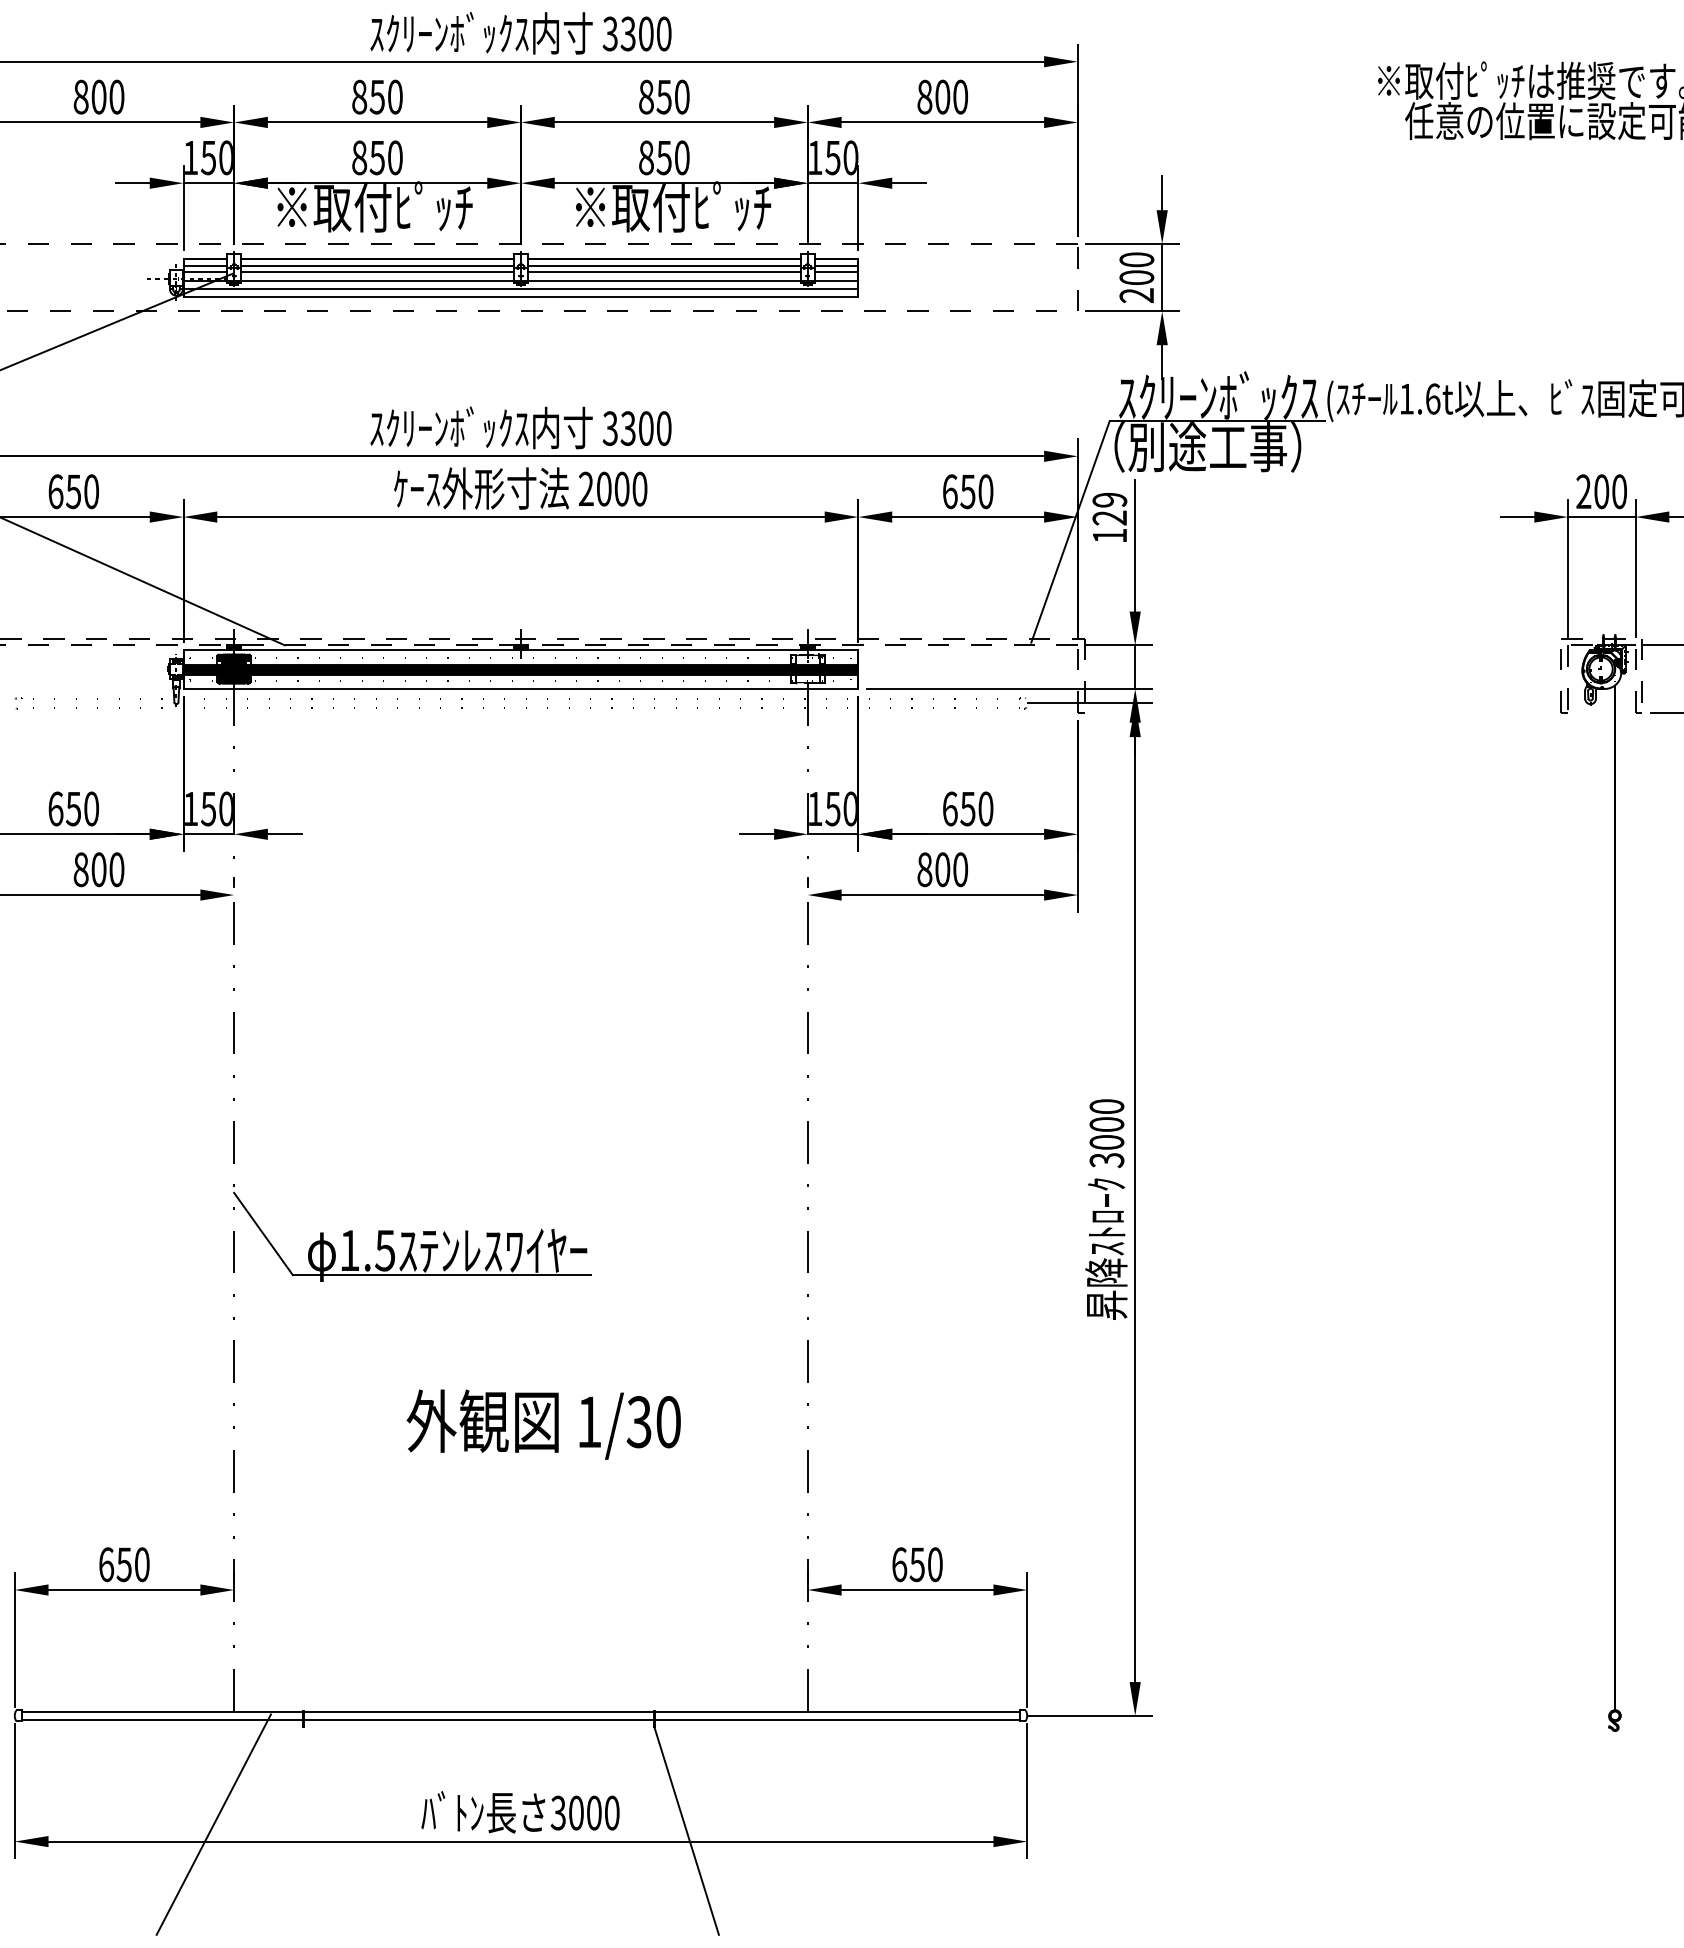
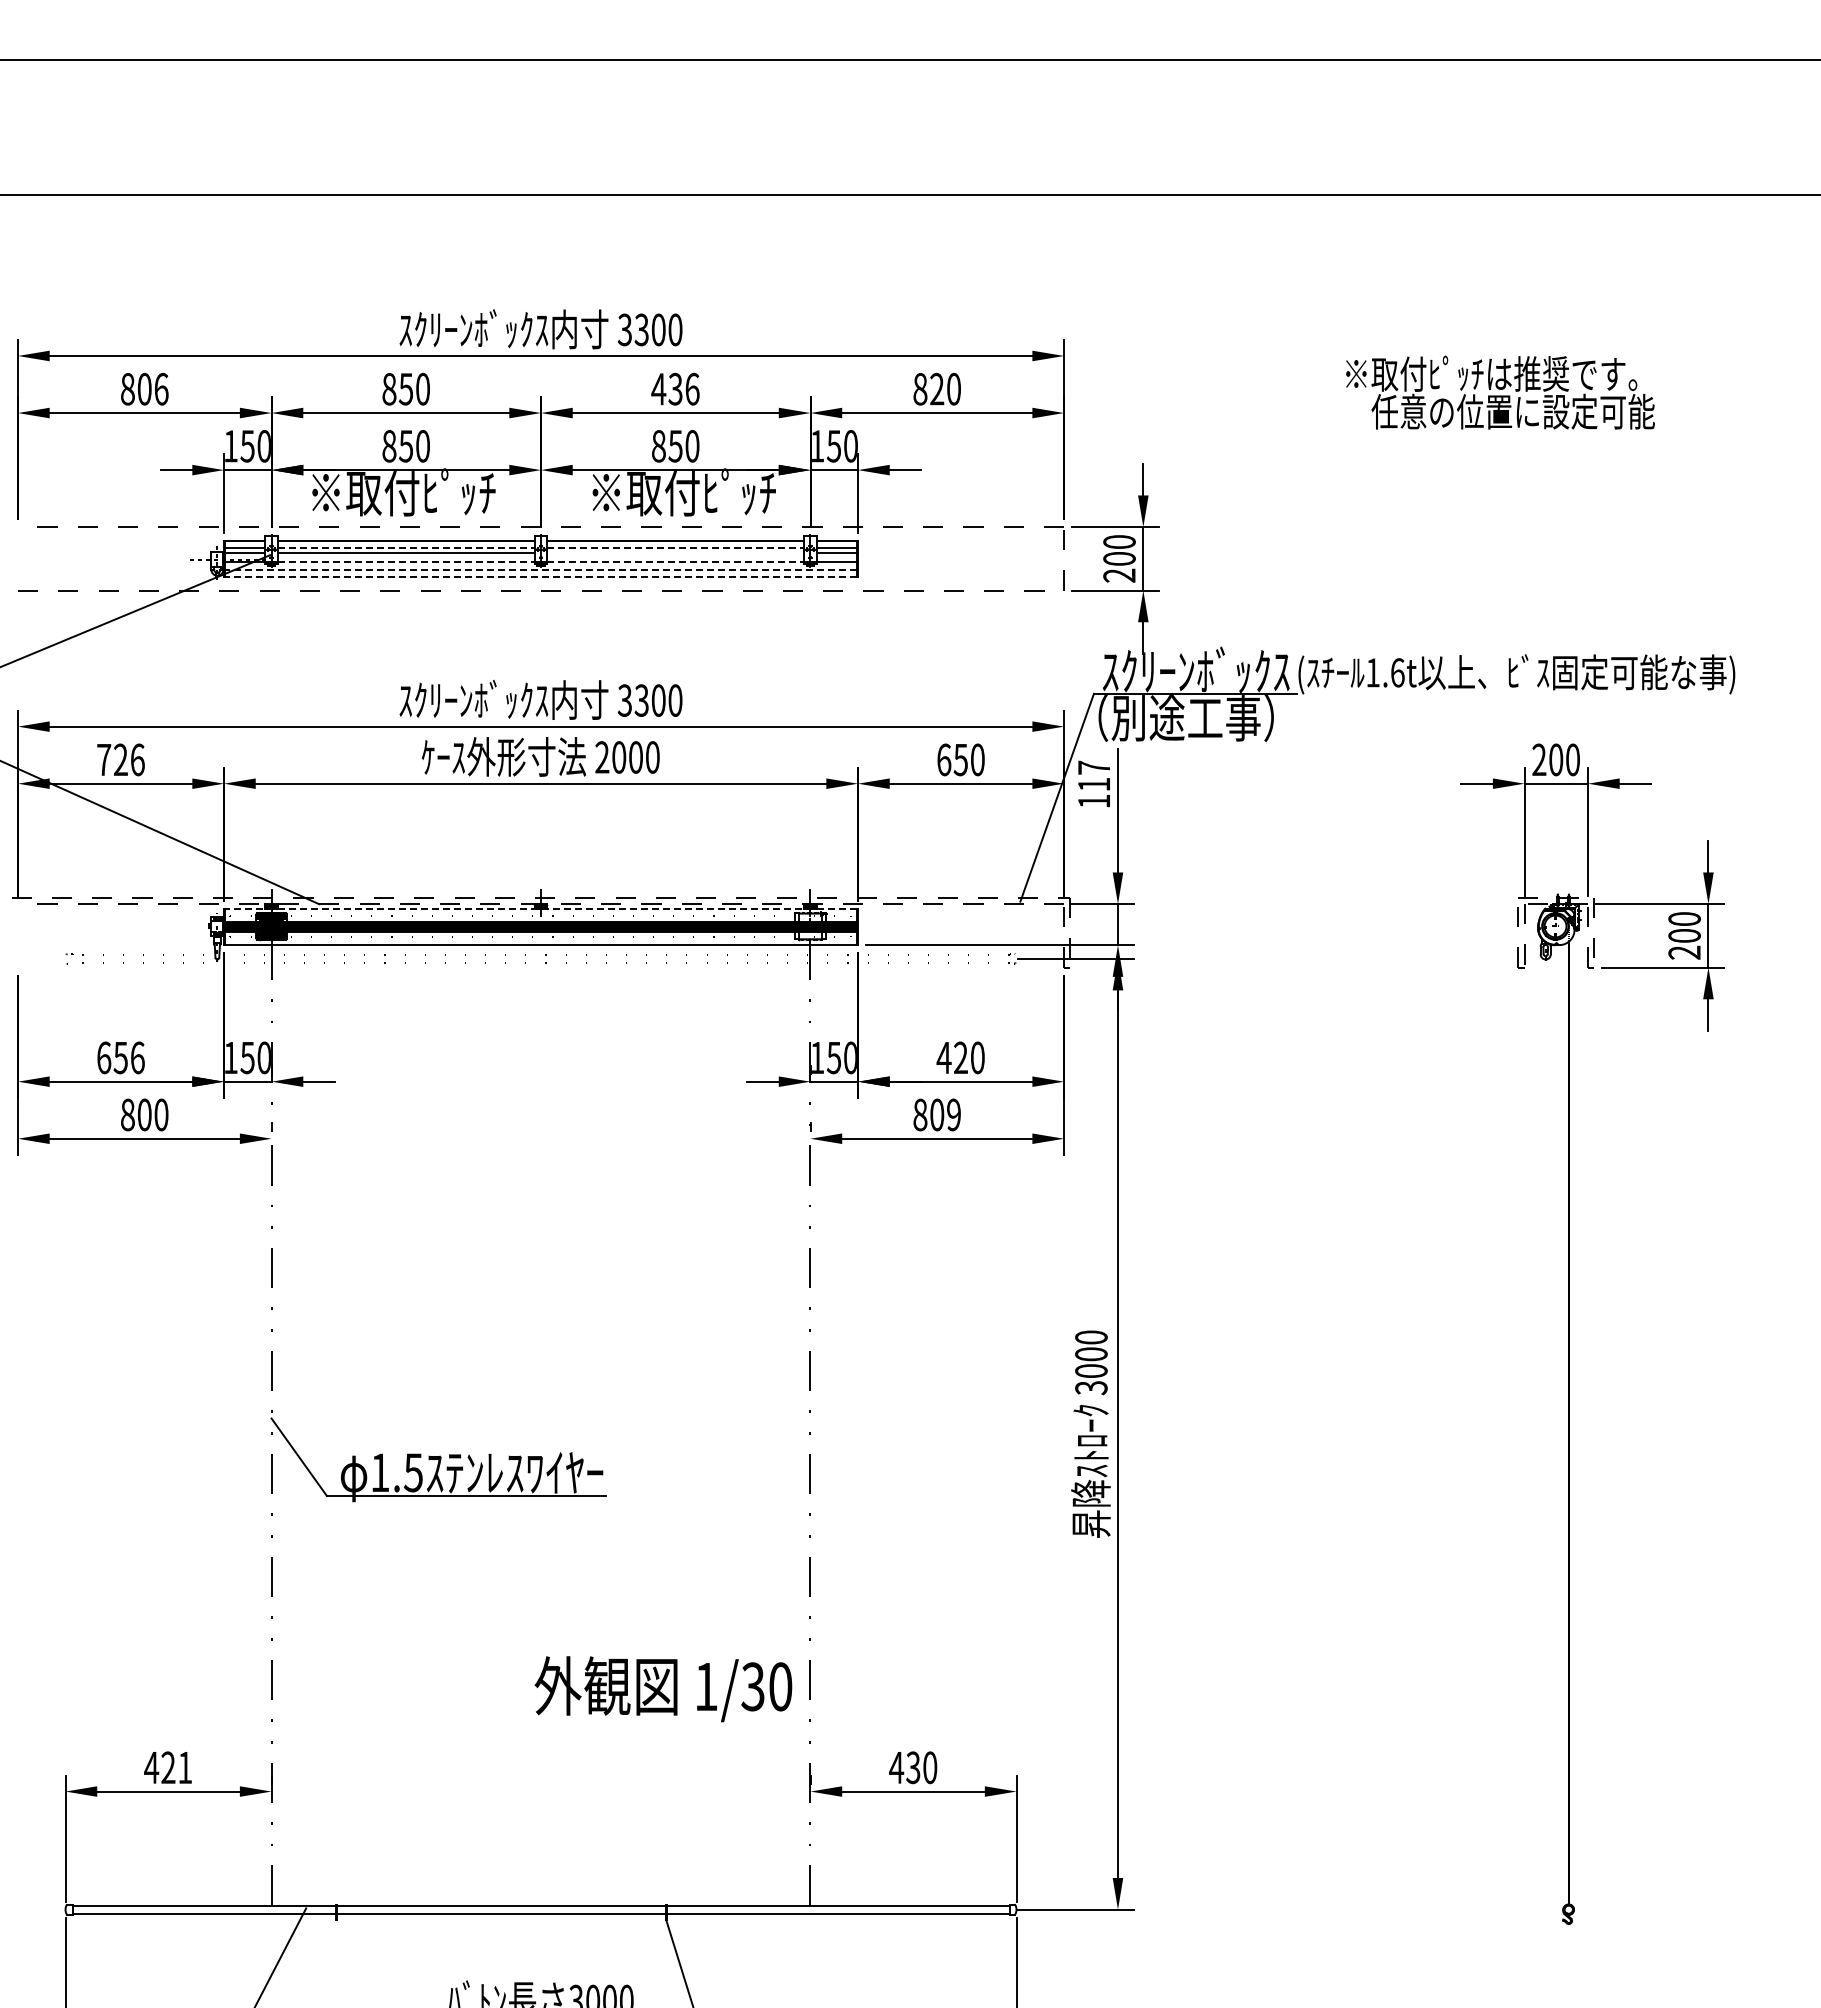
text: (116, 96) -> (161, 388), 800 -> 806
text: (664, 96) -> (675, 388), 850 -> 436
text: (943, 97) -> (937, 389), 800 -> 820
line: (377, 265) -> (406, 547), solid -> dashed
line: (665, 265) -> (676, 547), solid -> dashed
line: (664, 271) -> (675, 553), removed
line: (377, 280) -> (406, 561), solid -> dashed
line: (665, 280) -> (676, 561), solid -> dashed
line: (520, 289) -> (540, 569), solid -> dashed
line: (520, 297) -> (540, 577), solid -> dashed
text: (73, 491) -> (120, 759), 650 -> 726
text: (1109, 508) -> (1093, 775), 129 -> 117
line: (520, 649) -> (540, 908), solid -> dashed
text: (91, 808) -> (137, 1057), 650 -> 656
text: (957, 808) -> (951, 1057), 650 -> 420
text: (960, 869) -> (953, 1114), 800 -> 809
text: (543, 1424) -> (663, 1689), moved
text: (124, 1564) -> (168, 1767), 650 -> 421
text: (907, 1564) -> (904, 1767), 650 -> 430

